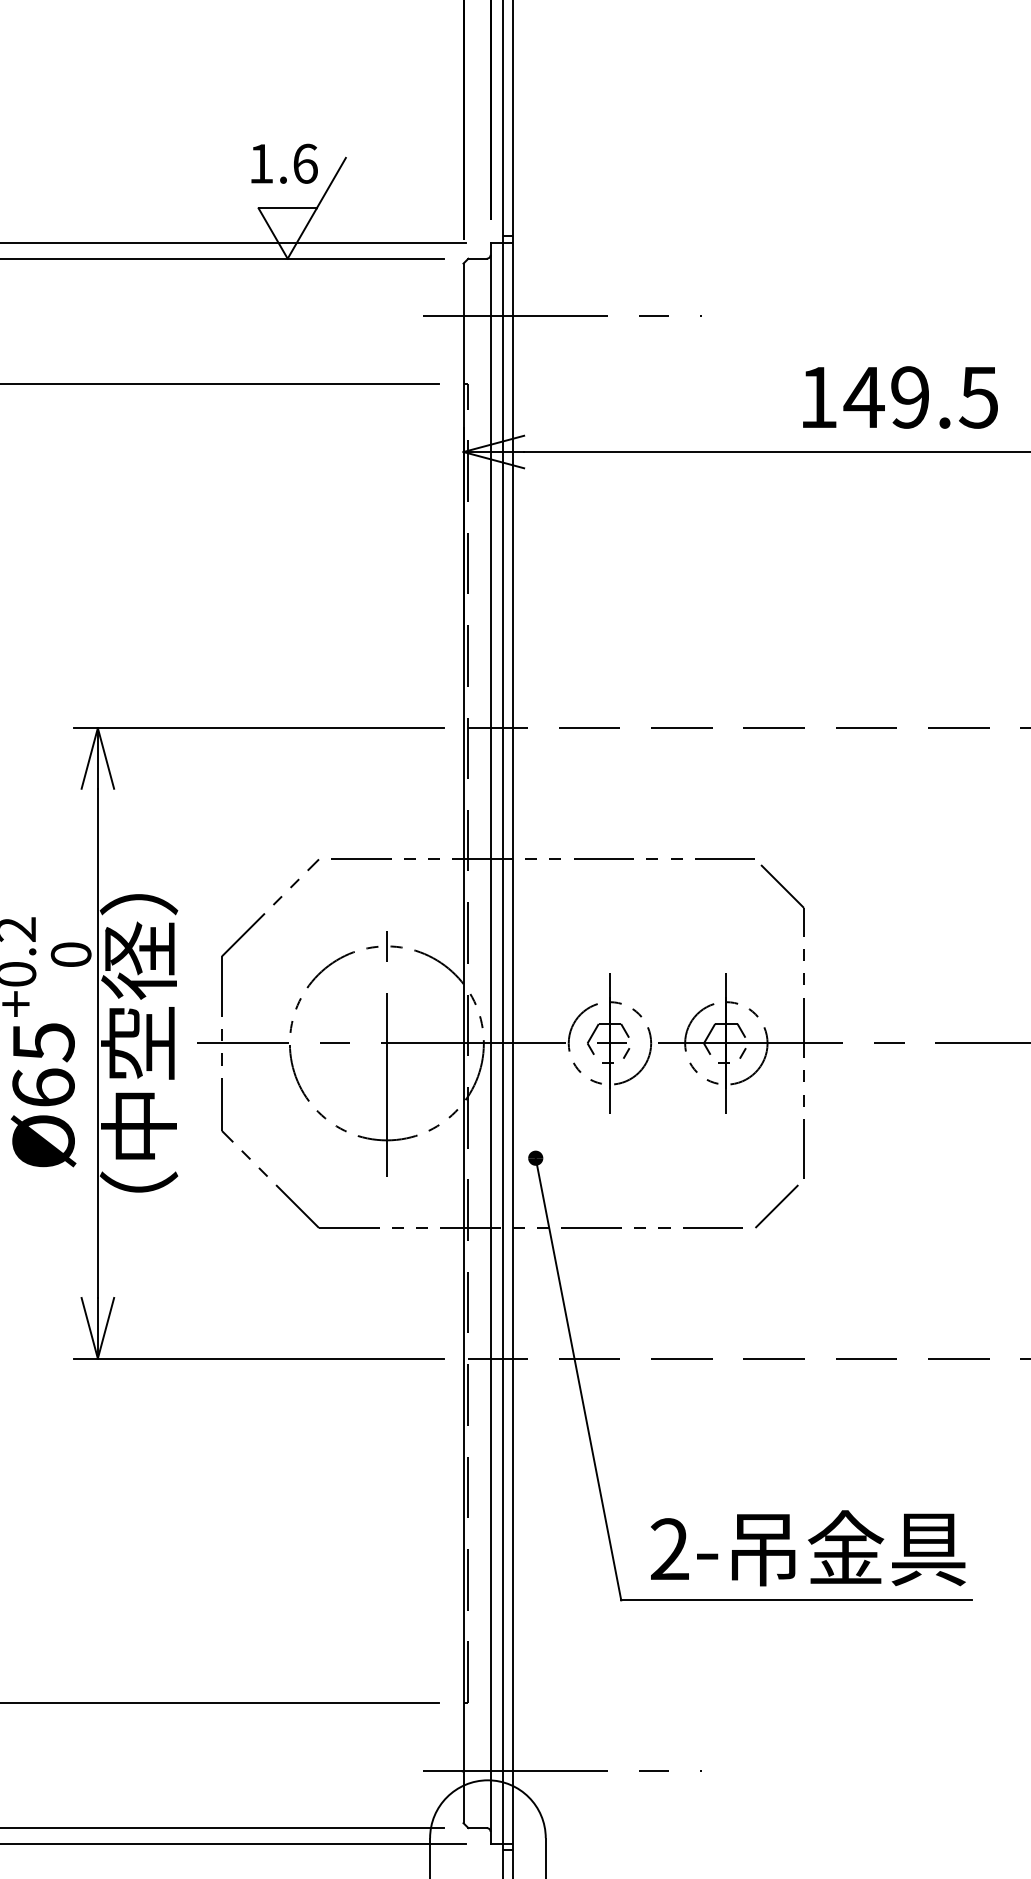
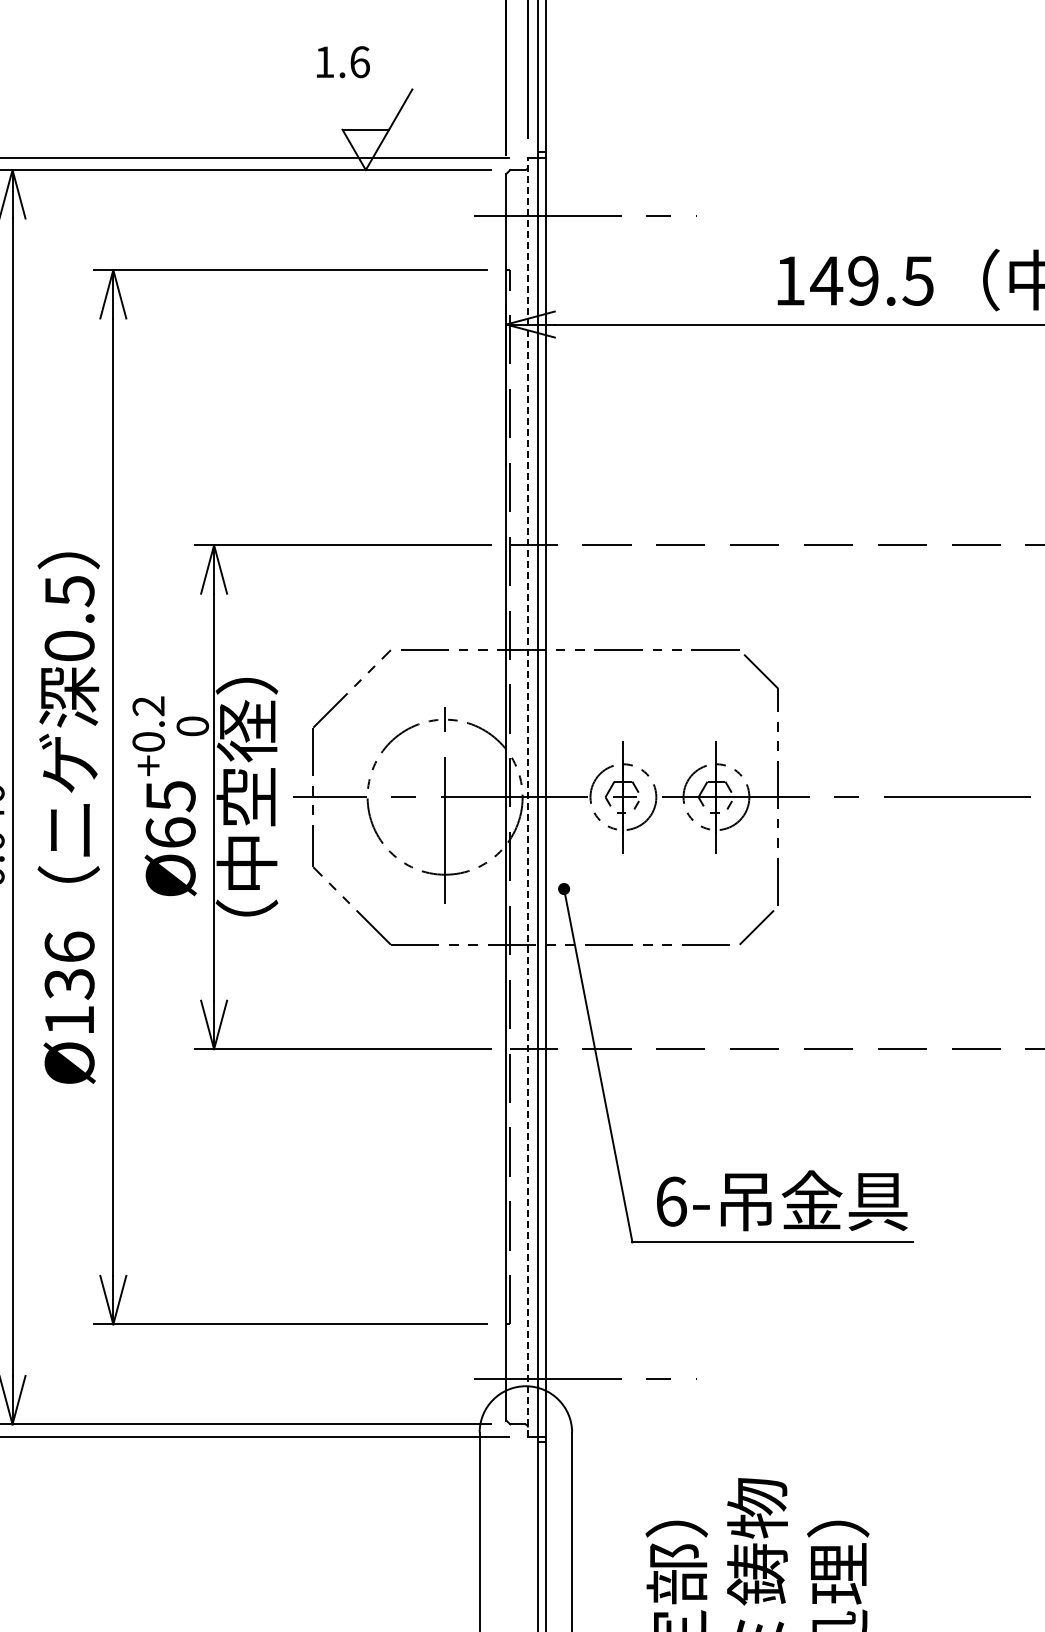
text: (284, 164) -> (343, 62), moved
line: (491, 1043) -> (528, 797), solid -> dashed
text: (670, 1549) -> (671, 1201), 2- -> 6-

